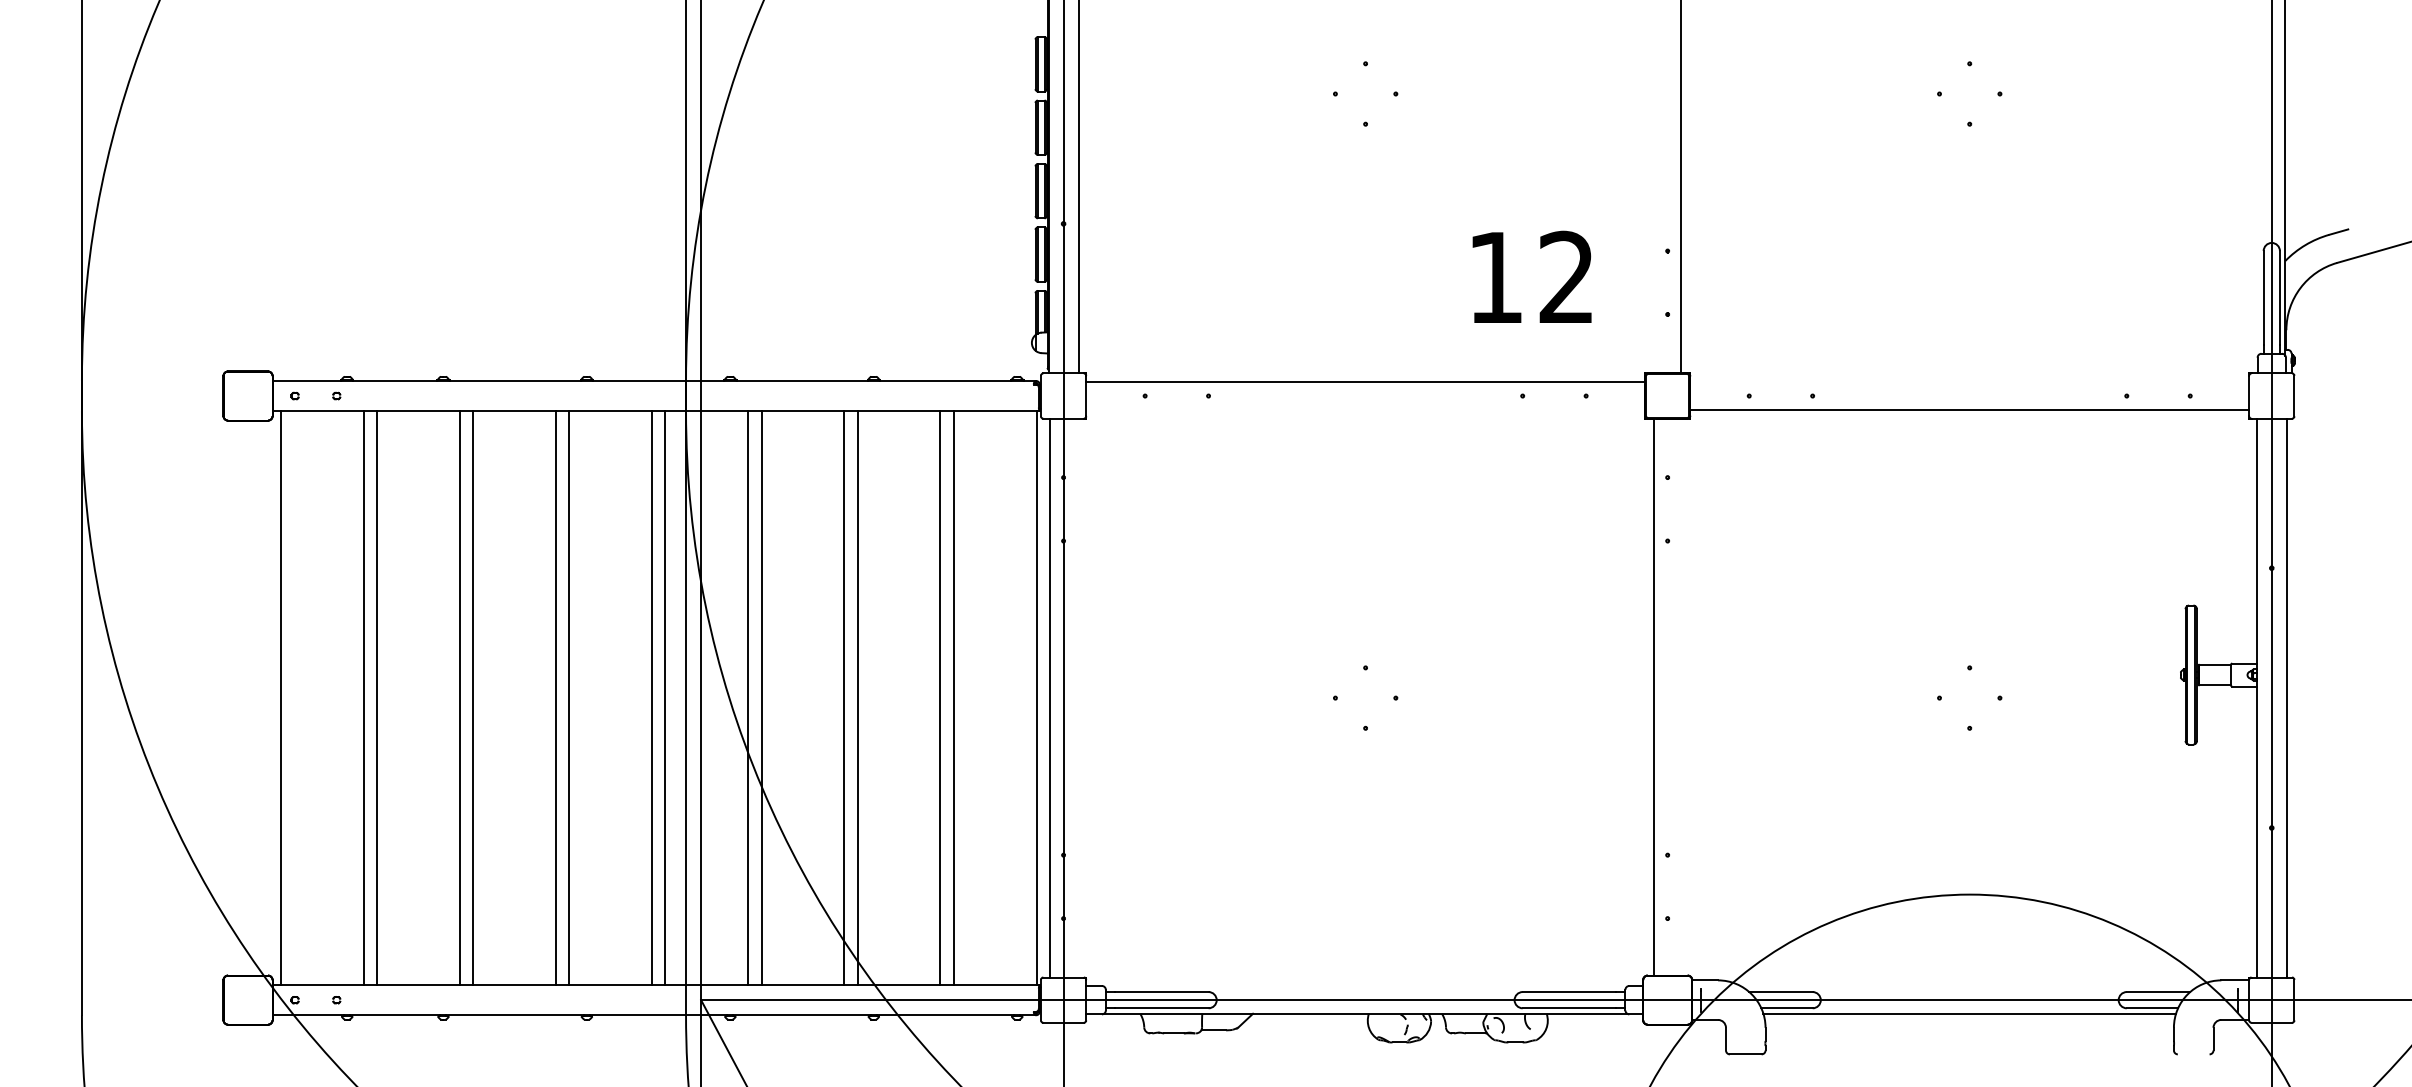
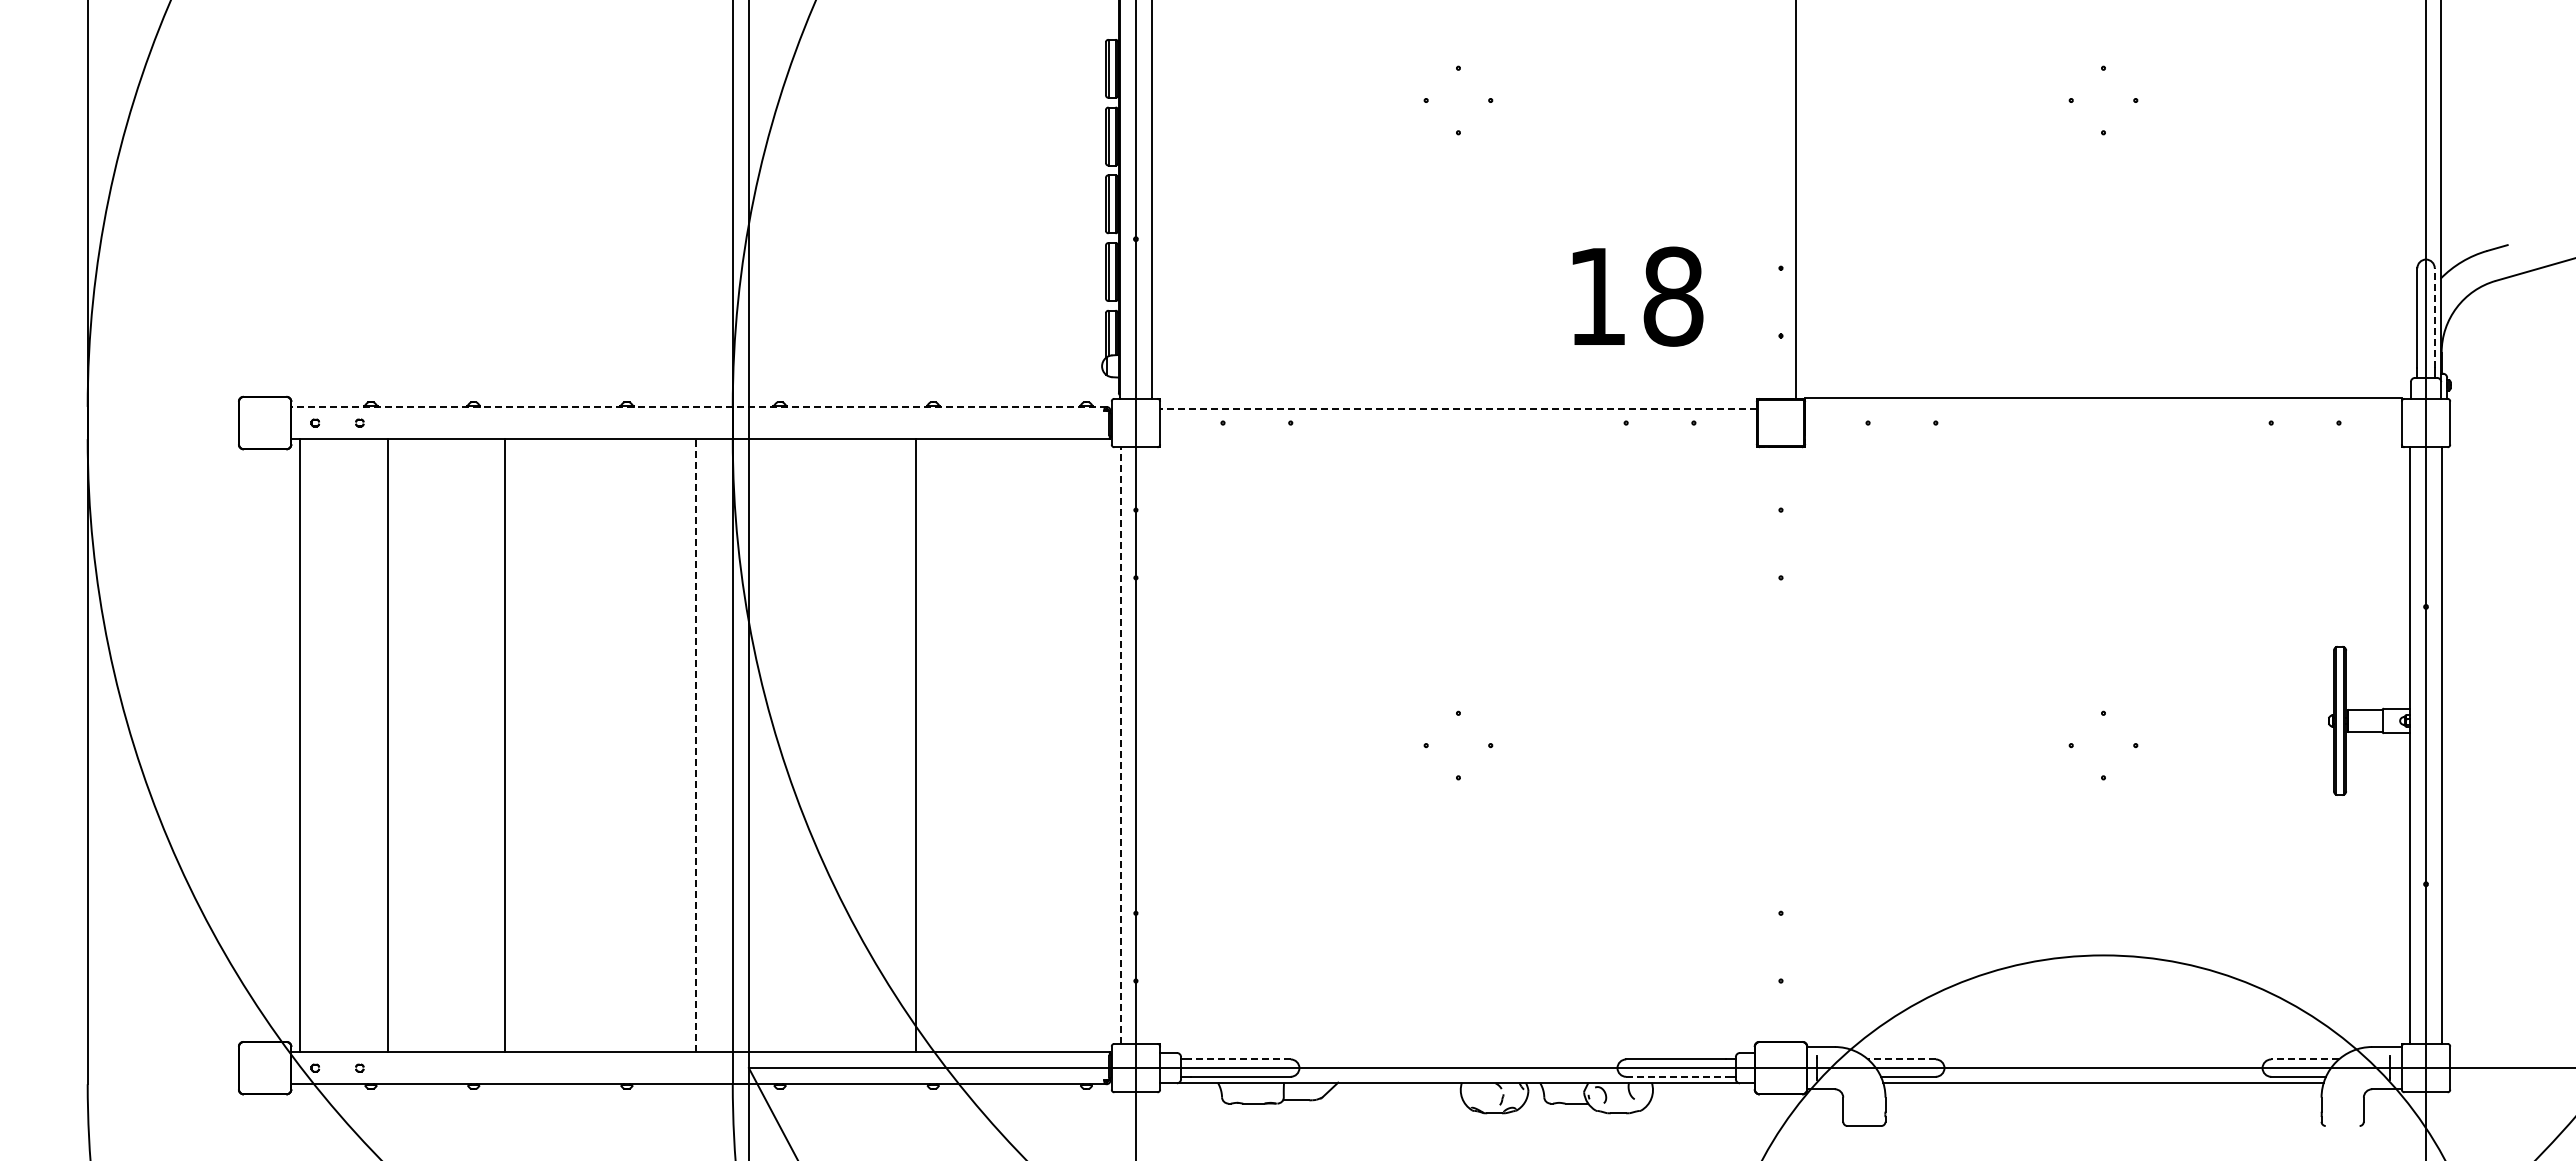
text: (1567, 277) -> (1673, 296), 12 -> 18
line: (2279, 298) -> (2434, 318), solid -> dashed
line: (653, 380) -> (698, 406), solid -> dashed
line: (1364, 382) -> (1457, 408), solid -> dashed
line: (1969, 409) -> (2103, 397), moved
line: (1654, 697) -> (1766, 744), removed
line: (376, 698) -> (402, 745), removed
line: (460, 698) -> (491, 745), removed
line: (555, 698) -> (593, 745), removed
line: (569, 698) -> (608, 745), removed
line: (652, 698) -> (696, 745), solid -> dashed
line: (665, 698) -> (710, 745), removed
line: (748, 698) -> (799, 745), removed
line: (761, 698) -> (813, 745), removed
line: (844, 698) -> (901, 745), removed
line: (940, 698) -> (1004, 745), removed
line: (953, 698) -> (1018, 745), removed
line: (1036, 698) -> (1107, 745), removed
line: (1050, 698) -> (1121, 745), solid -> dashed
line: (1161, 992) -> (1240, 1059), solid -> dashed
line: (1780, 992) -> (1901, 1059), solid -> dashed
line: (2158, 992) -> (2305, 1059), solid -> dashed
line: (1569, 1008) -> (1676, 1076), solid -> dashed

